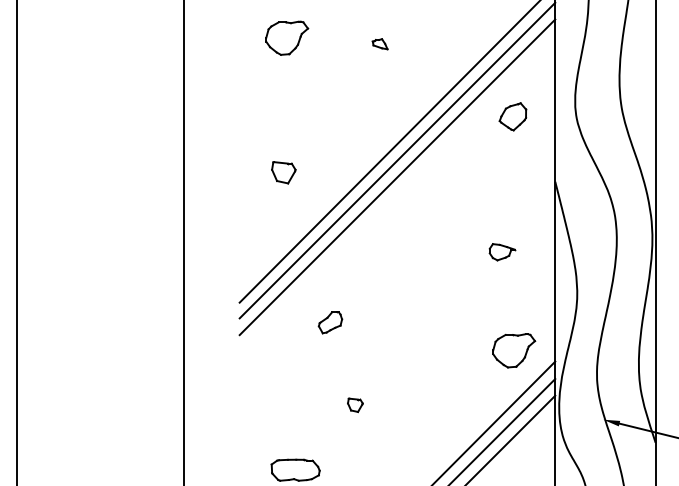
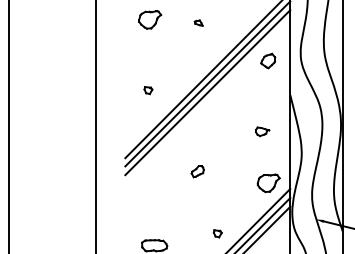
part: (284, 173) -> (148, 90), size x0.62
part: (329, 322) -> (197, 171), moved
part: (354, 404) -> (217, 233), moved

